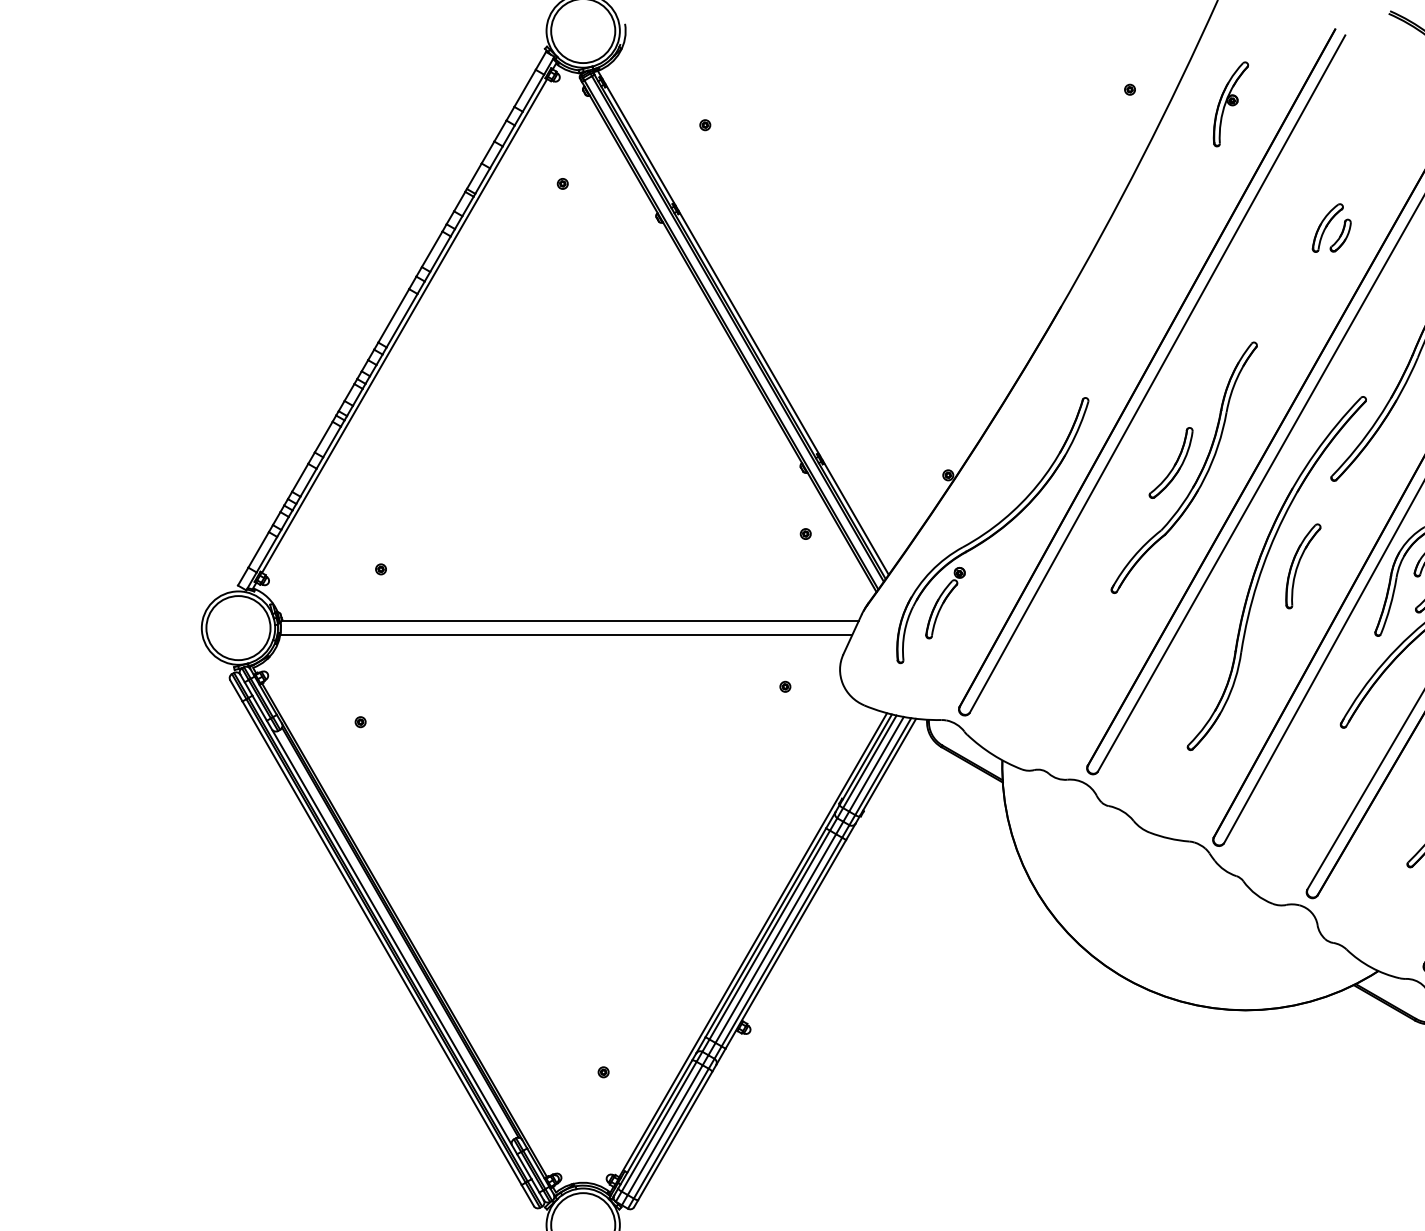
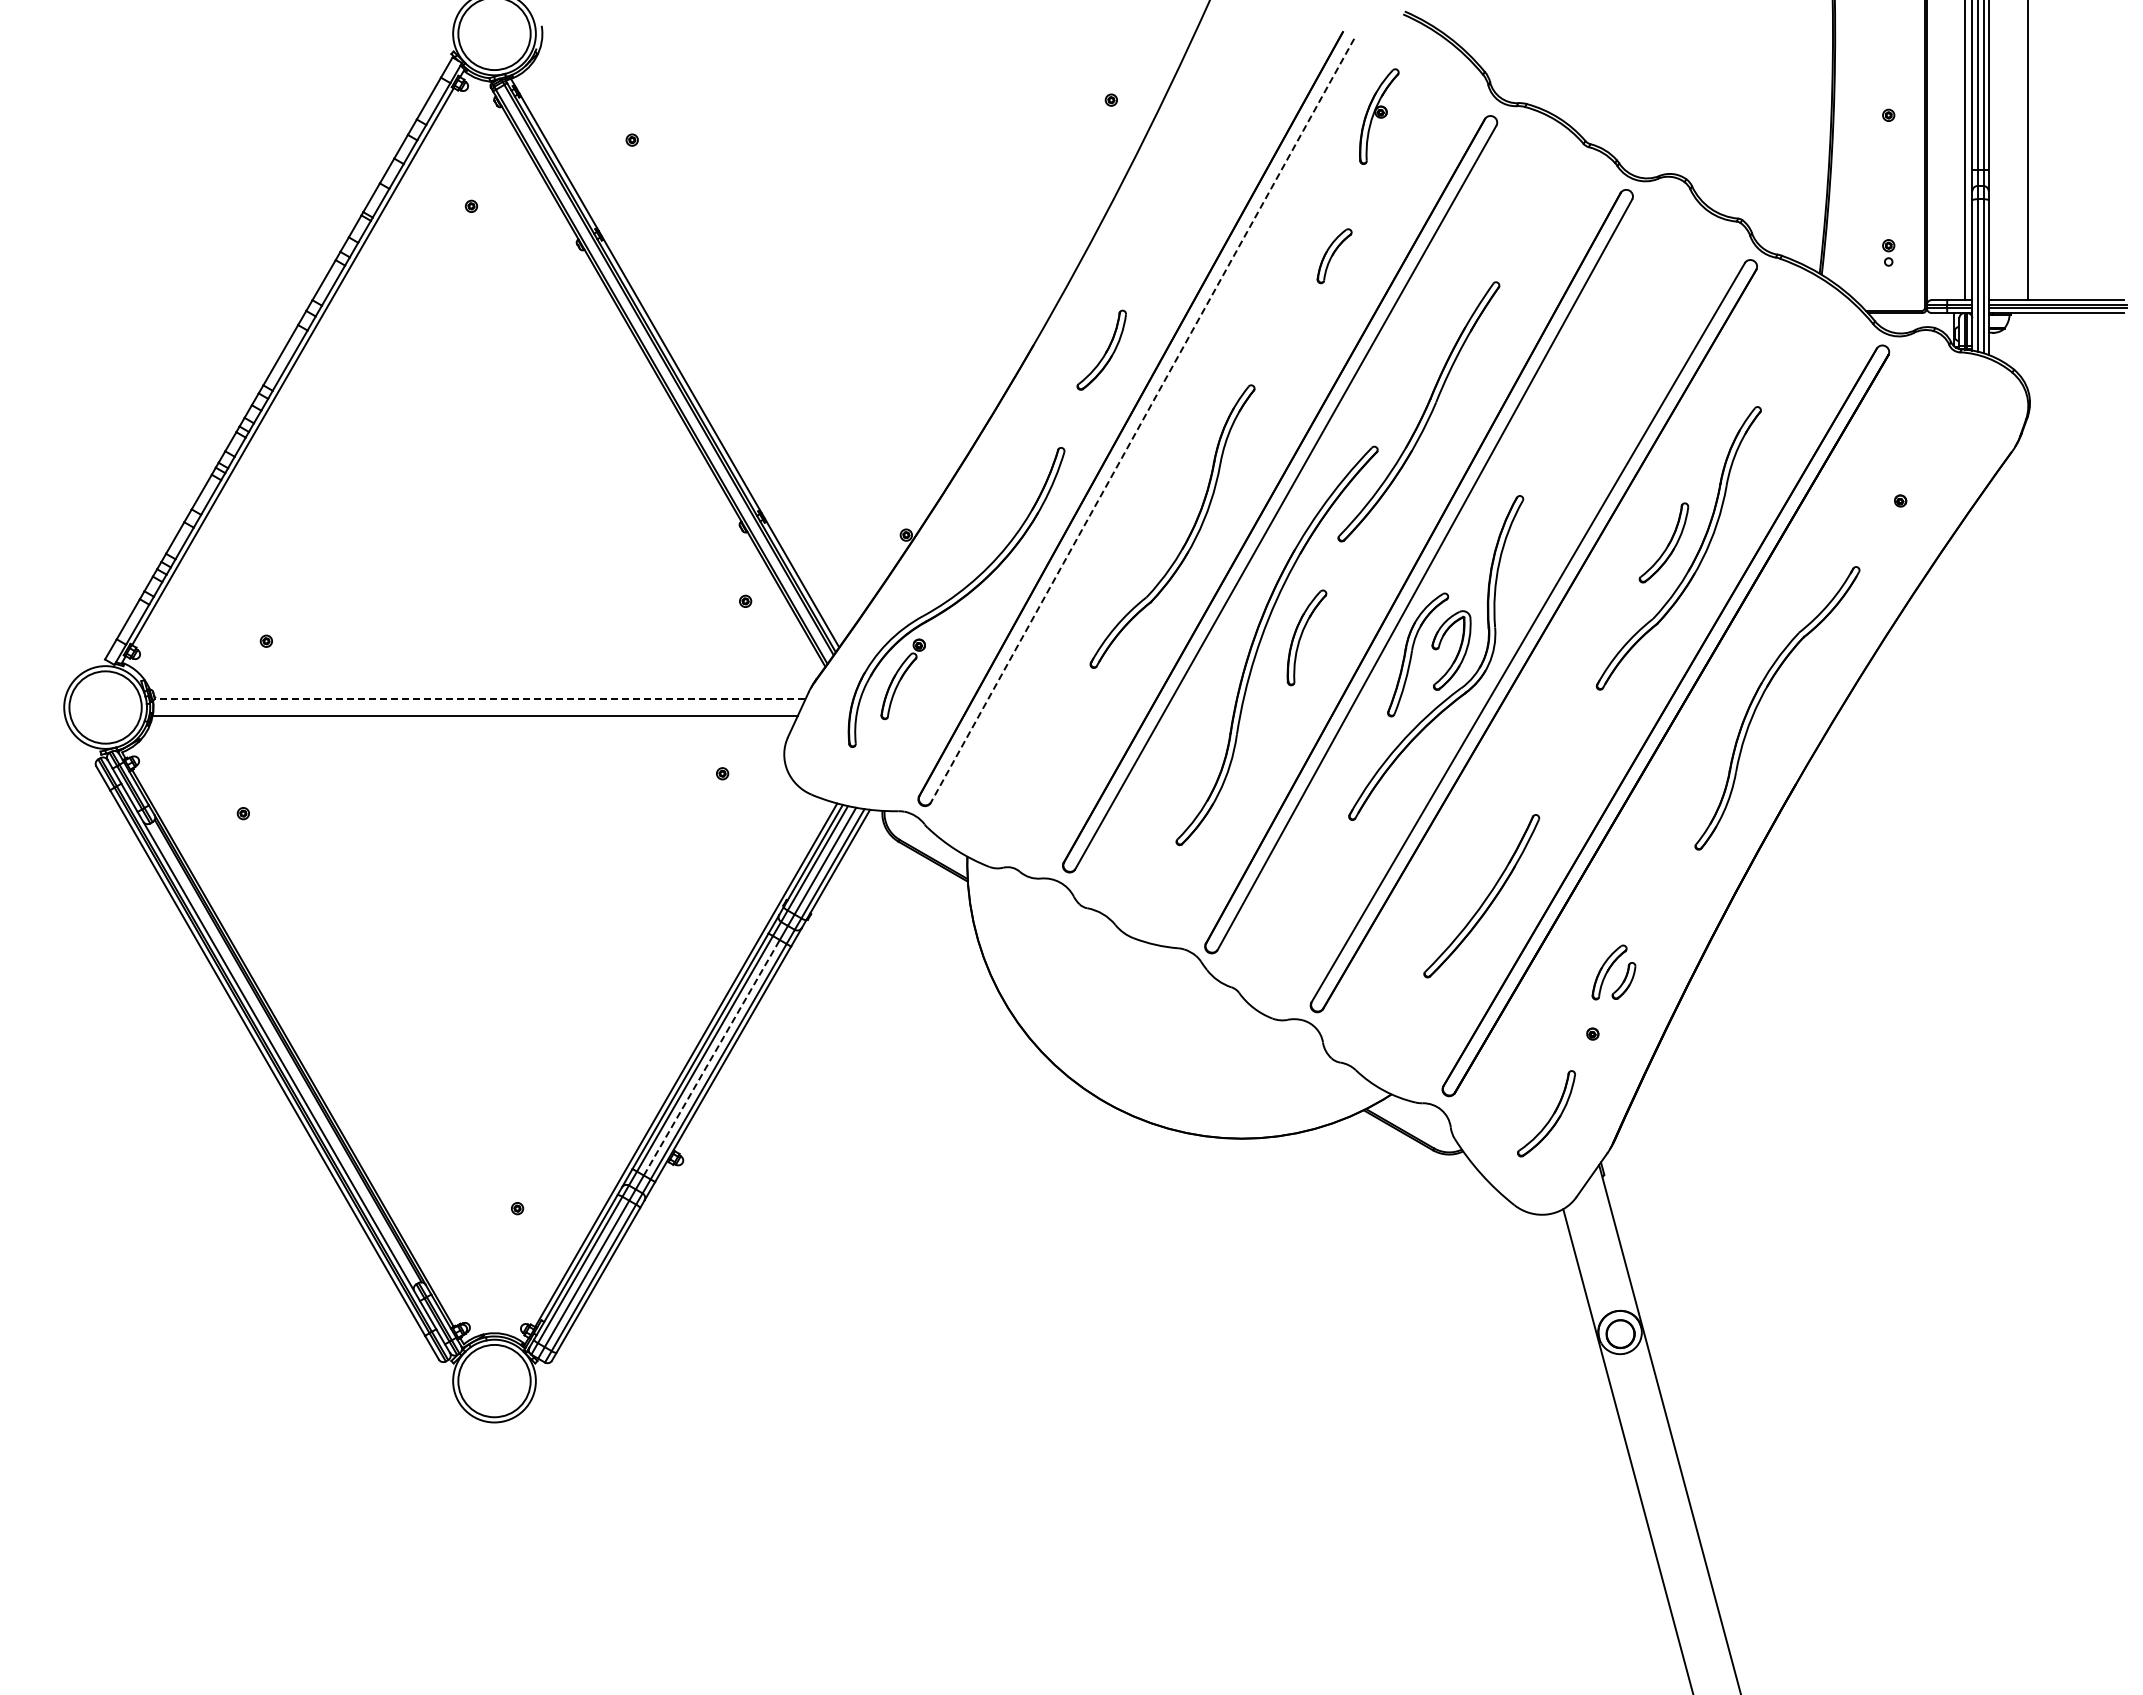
part: (1231, 104) -> (1379, 116), moved
part: (1340, 235) -> (1348, 264), removed
line: (1157, 373) -> (1142, 420), solid -> dashed
part: (1170, 462) -> (1101, 349), moved
line: (569, 621) -> (479, 699), solid -> dashed
line: (775, 938) -> (711, 1057), solid -> dashed

